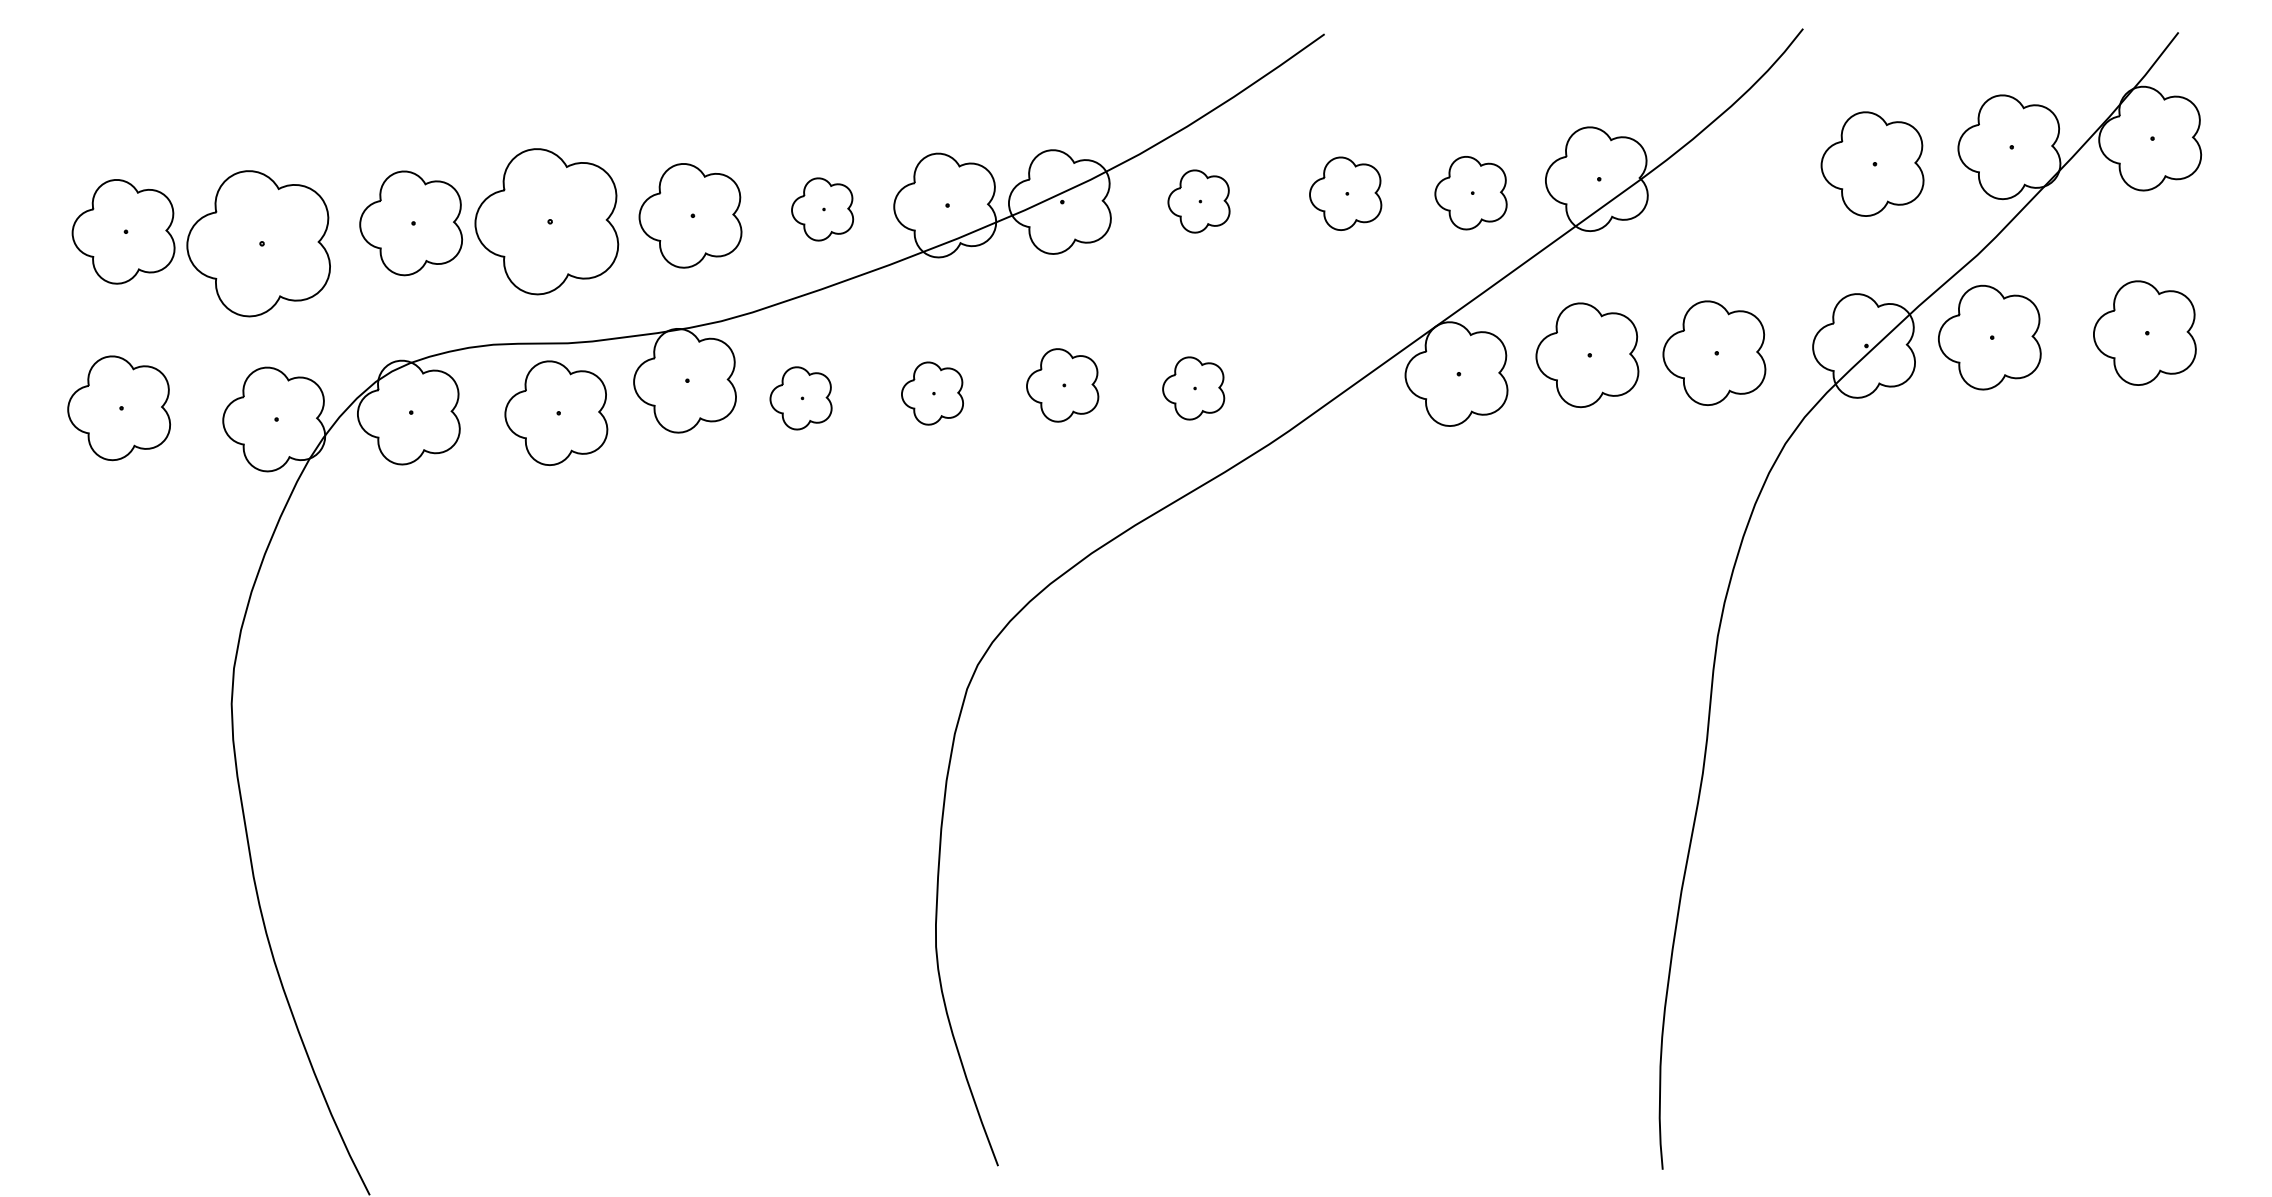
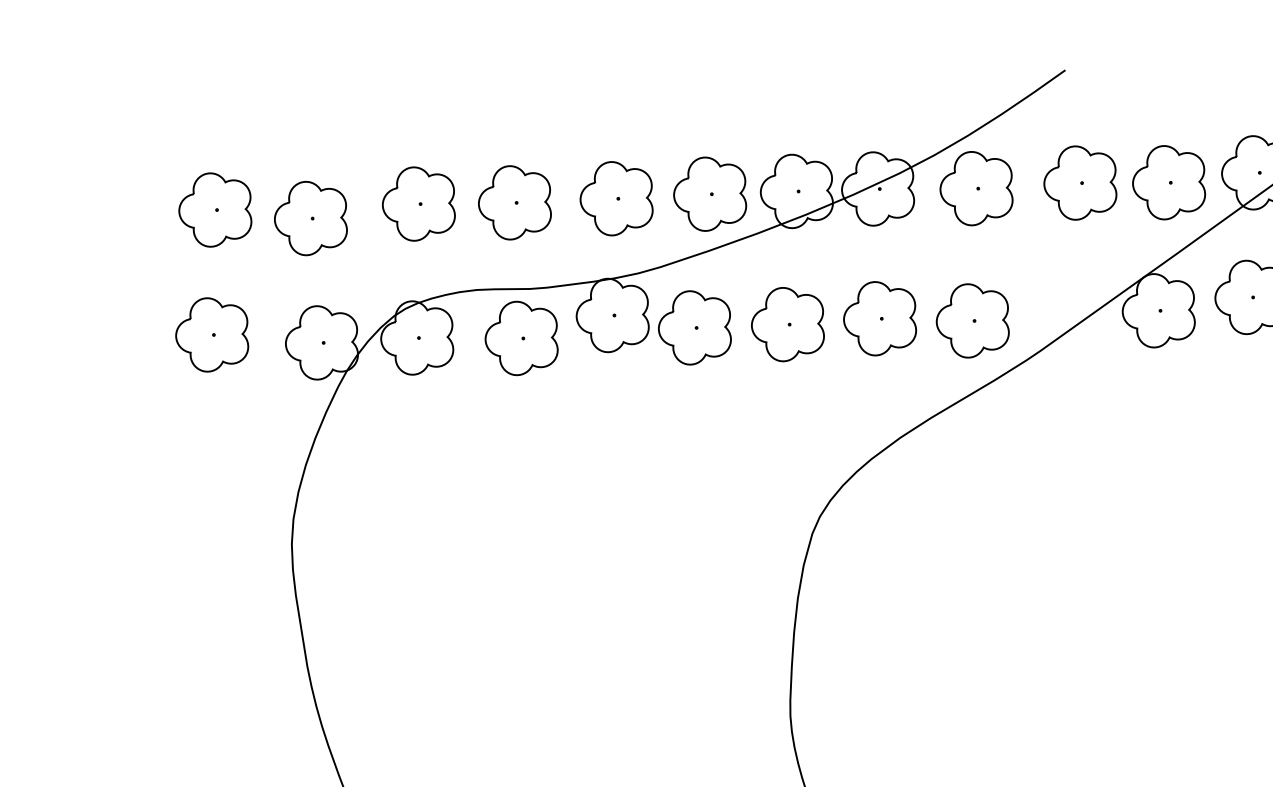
part: (1470, 192) -> (1168, 182), size x1.43
part: (1345, 193) -> (1080, 182), size x1.43
part: (1198, 201) -> (976, 188), size x1.67
part: (822, 209) -> (710, 194), size x1.67
part: (546, 221) -> (514, 202), size x0.71
part: (258, 243) -> (310, 218), size x0.71
part: (1062, 385) -> (879, 318), size x1.43
part: (1193, 388) -> (972, 320), size x1.67
part: (932, 393) -> (787, 324), size x1.67
part: (800, 398) -> (694, 328), size x1.67

